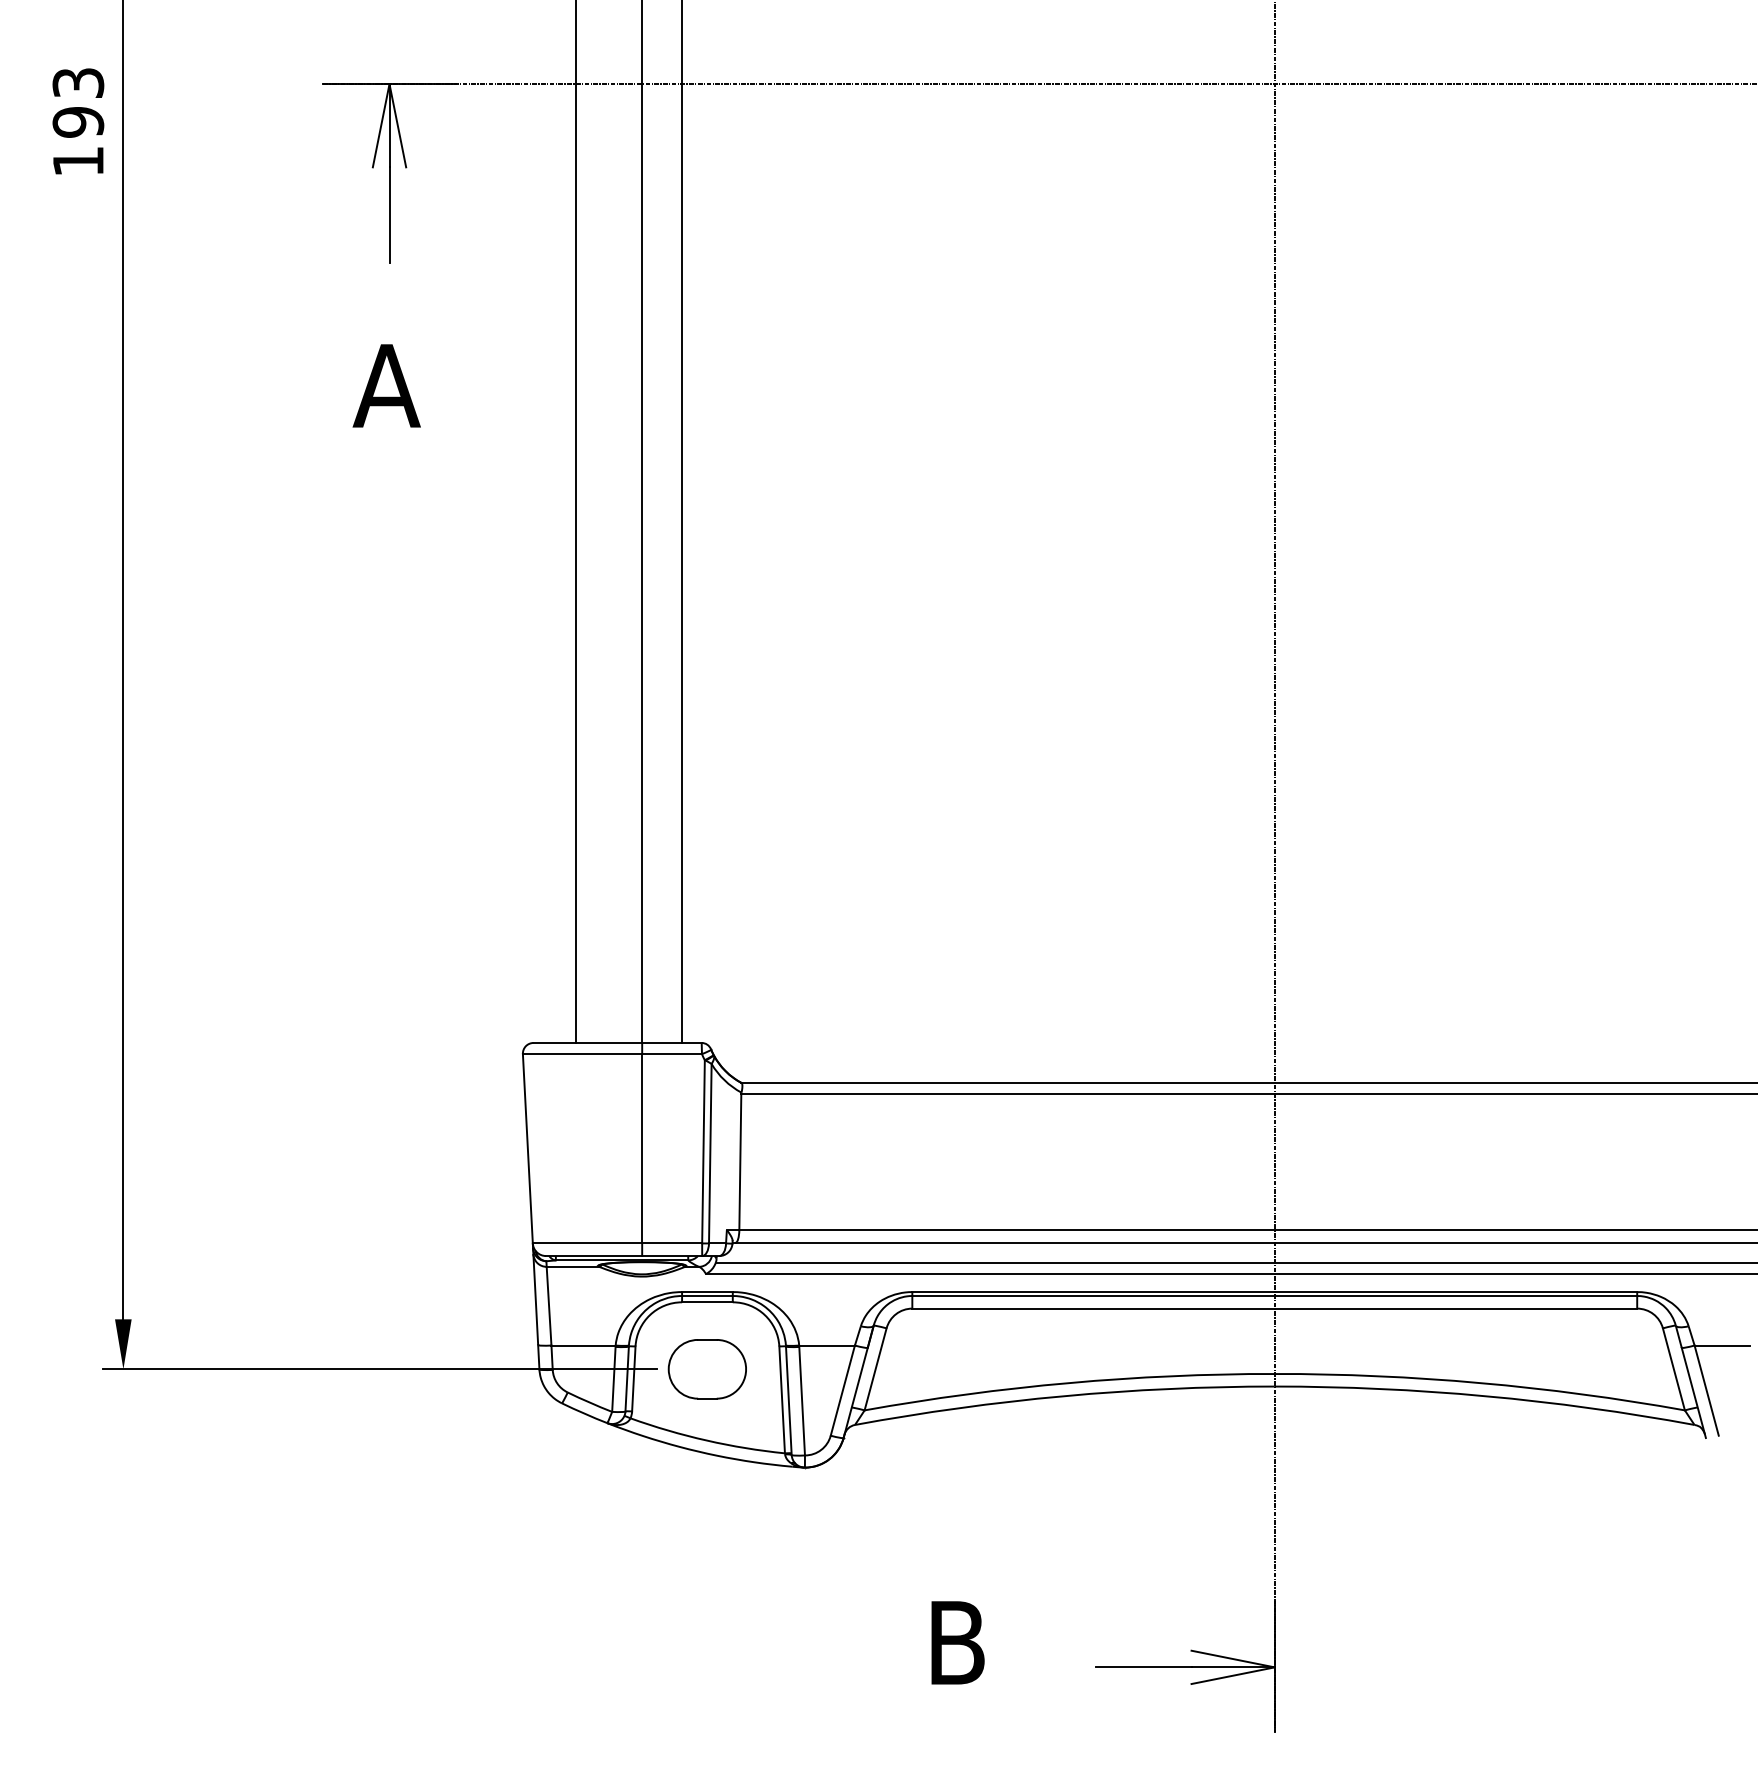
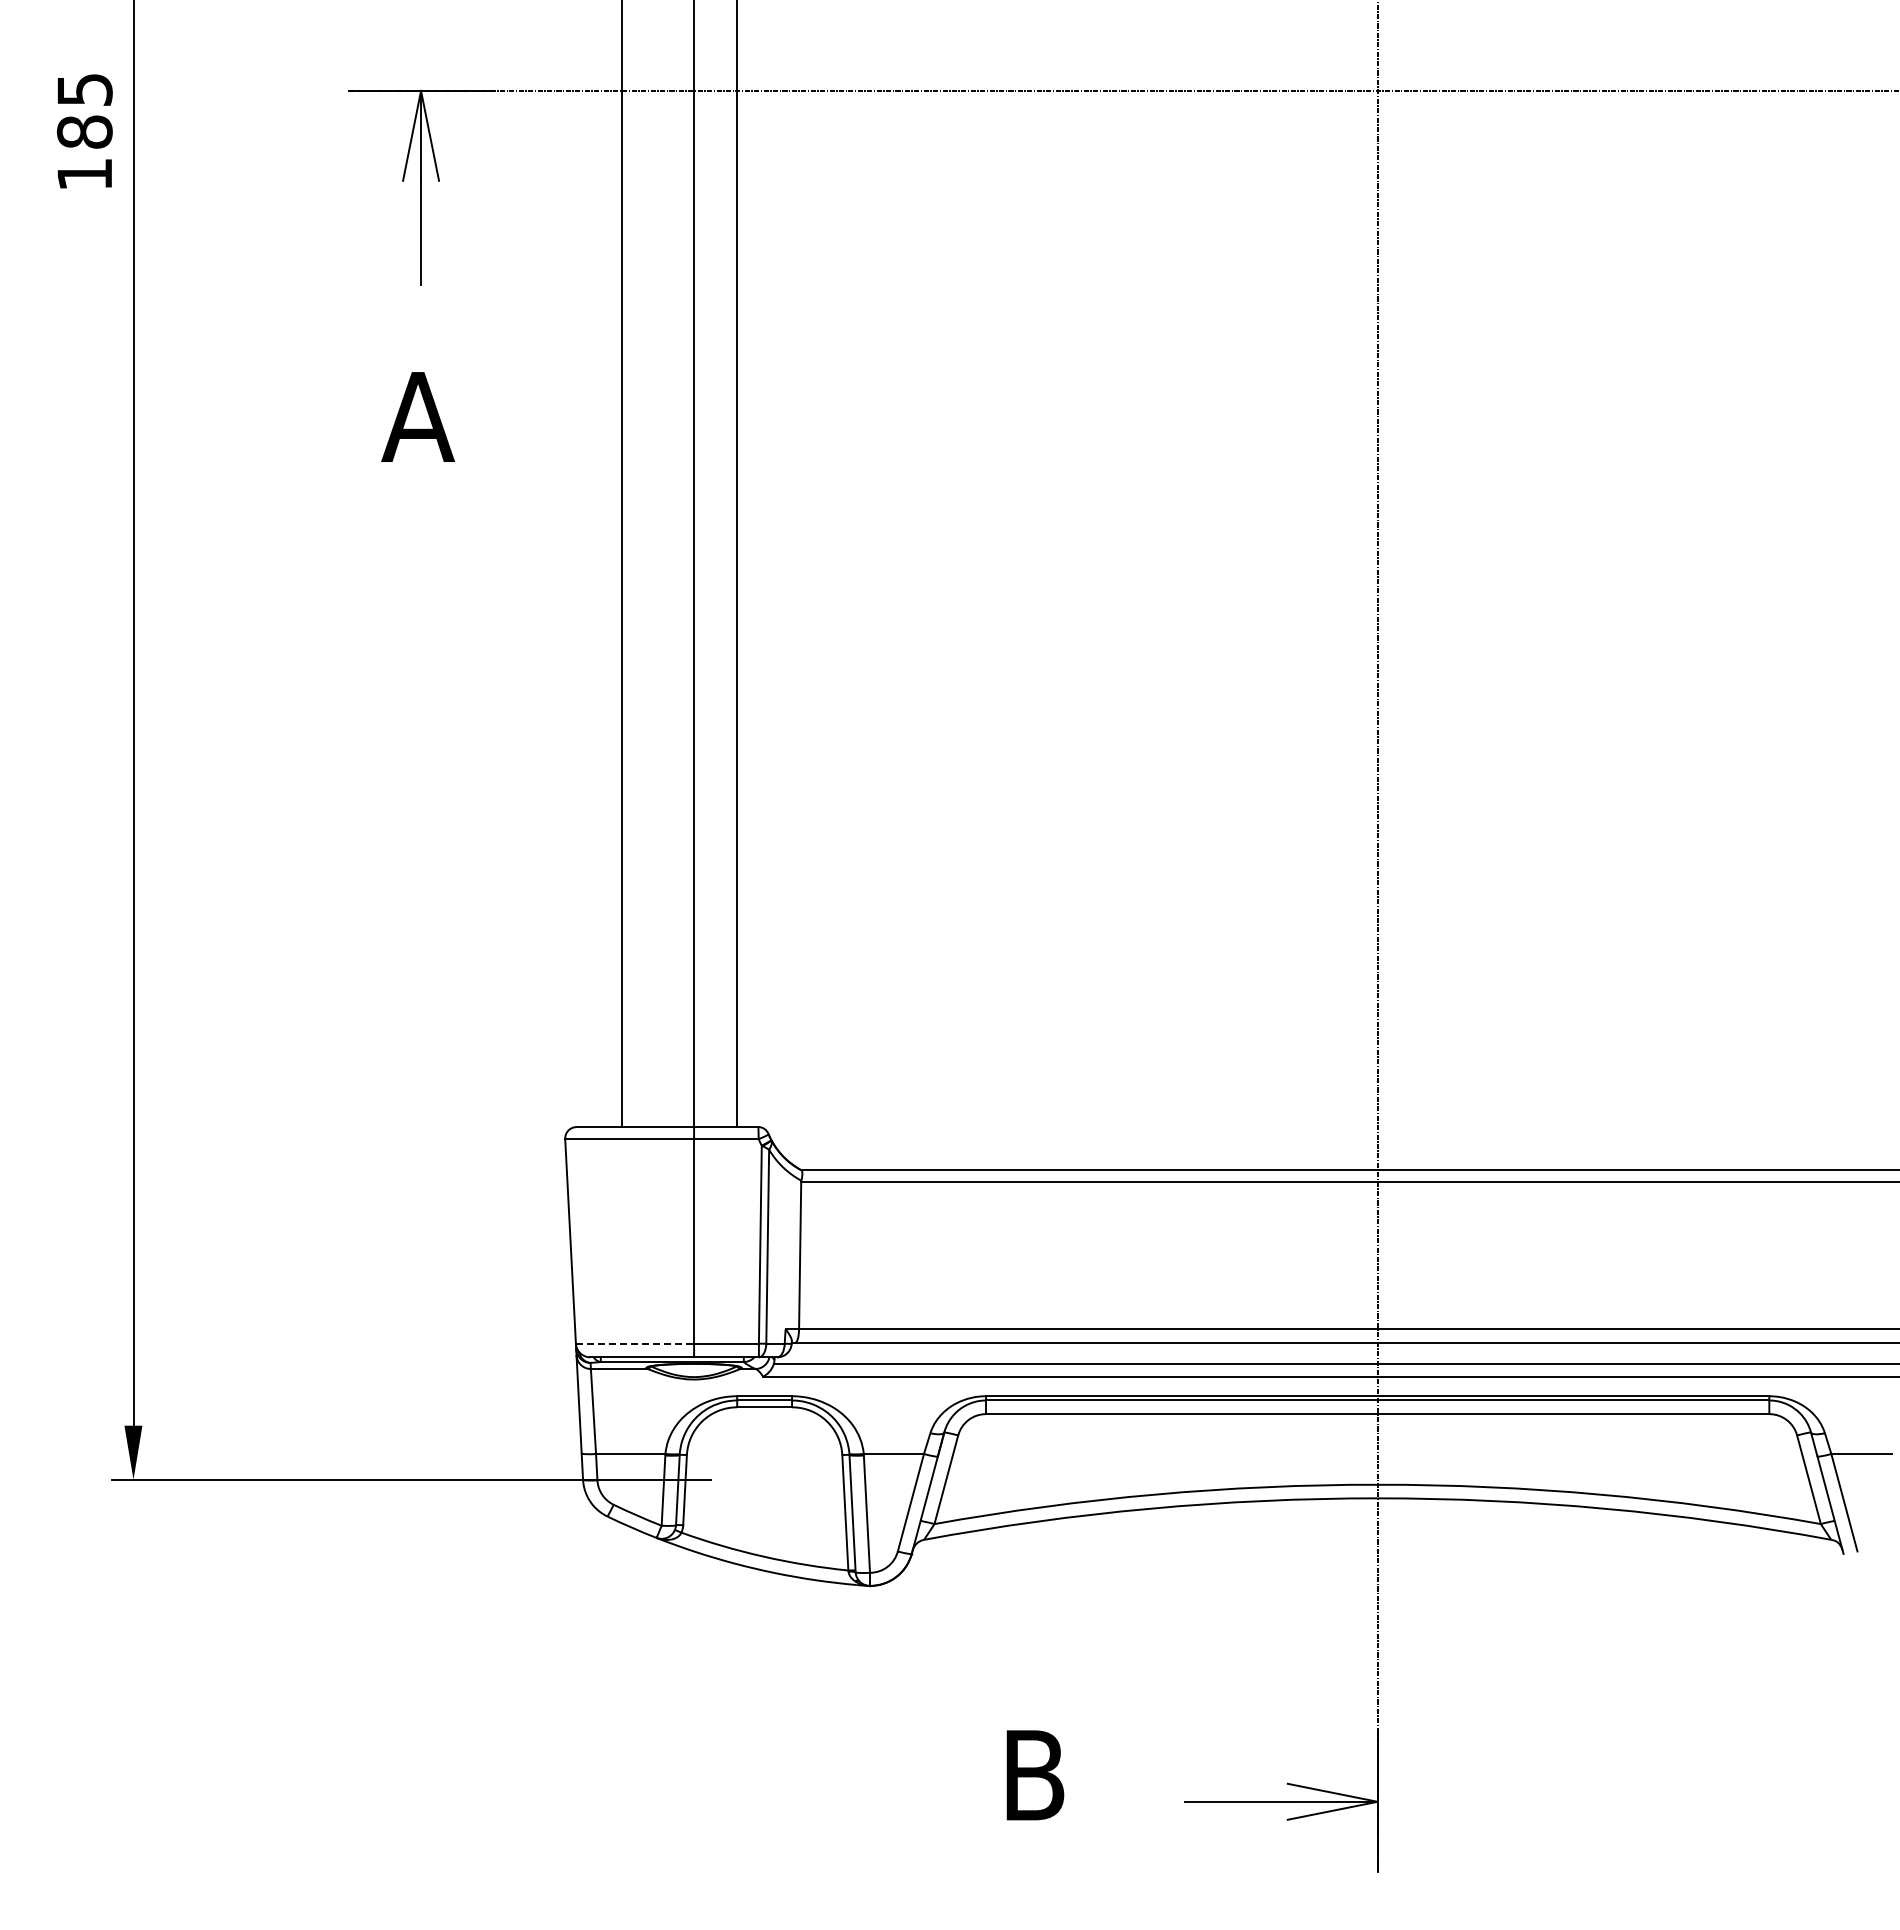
text: (78, 103) -> (84, 111), 193 -> 185
line: (587, 1243) -> (635, 1343), solid -> dashed
part: (707, 1369) -> (764, 1479), removed

